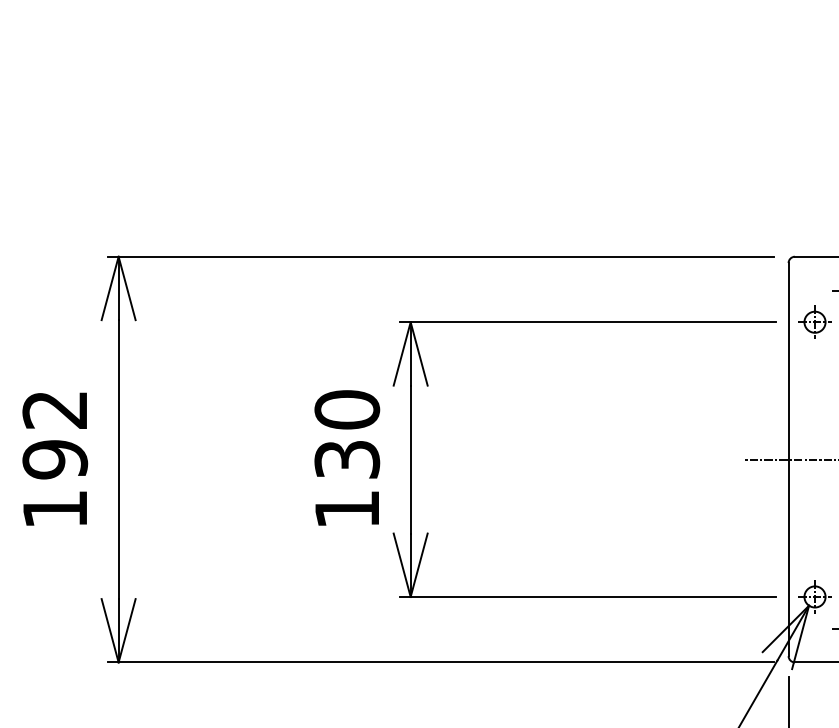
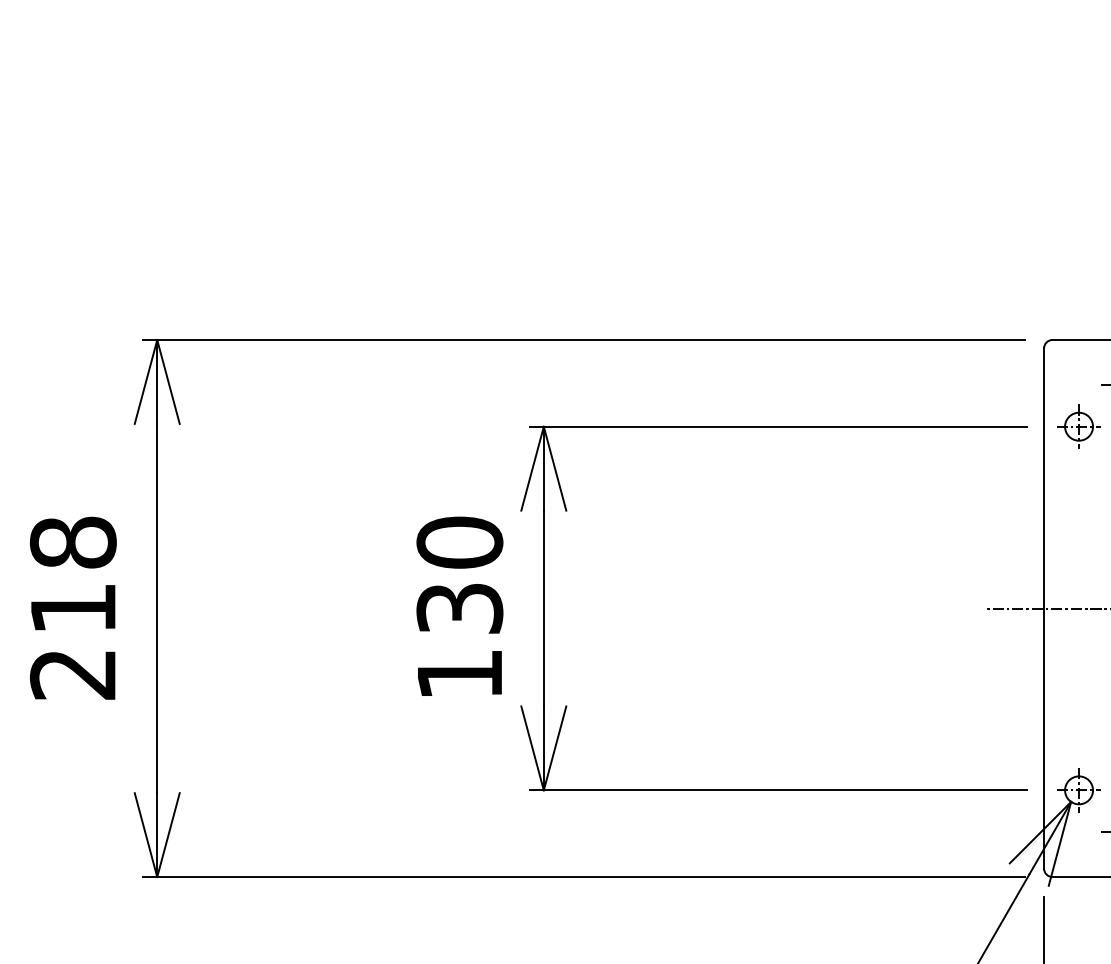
text: (55, 459) -> (73, 608), 192 -> 218

